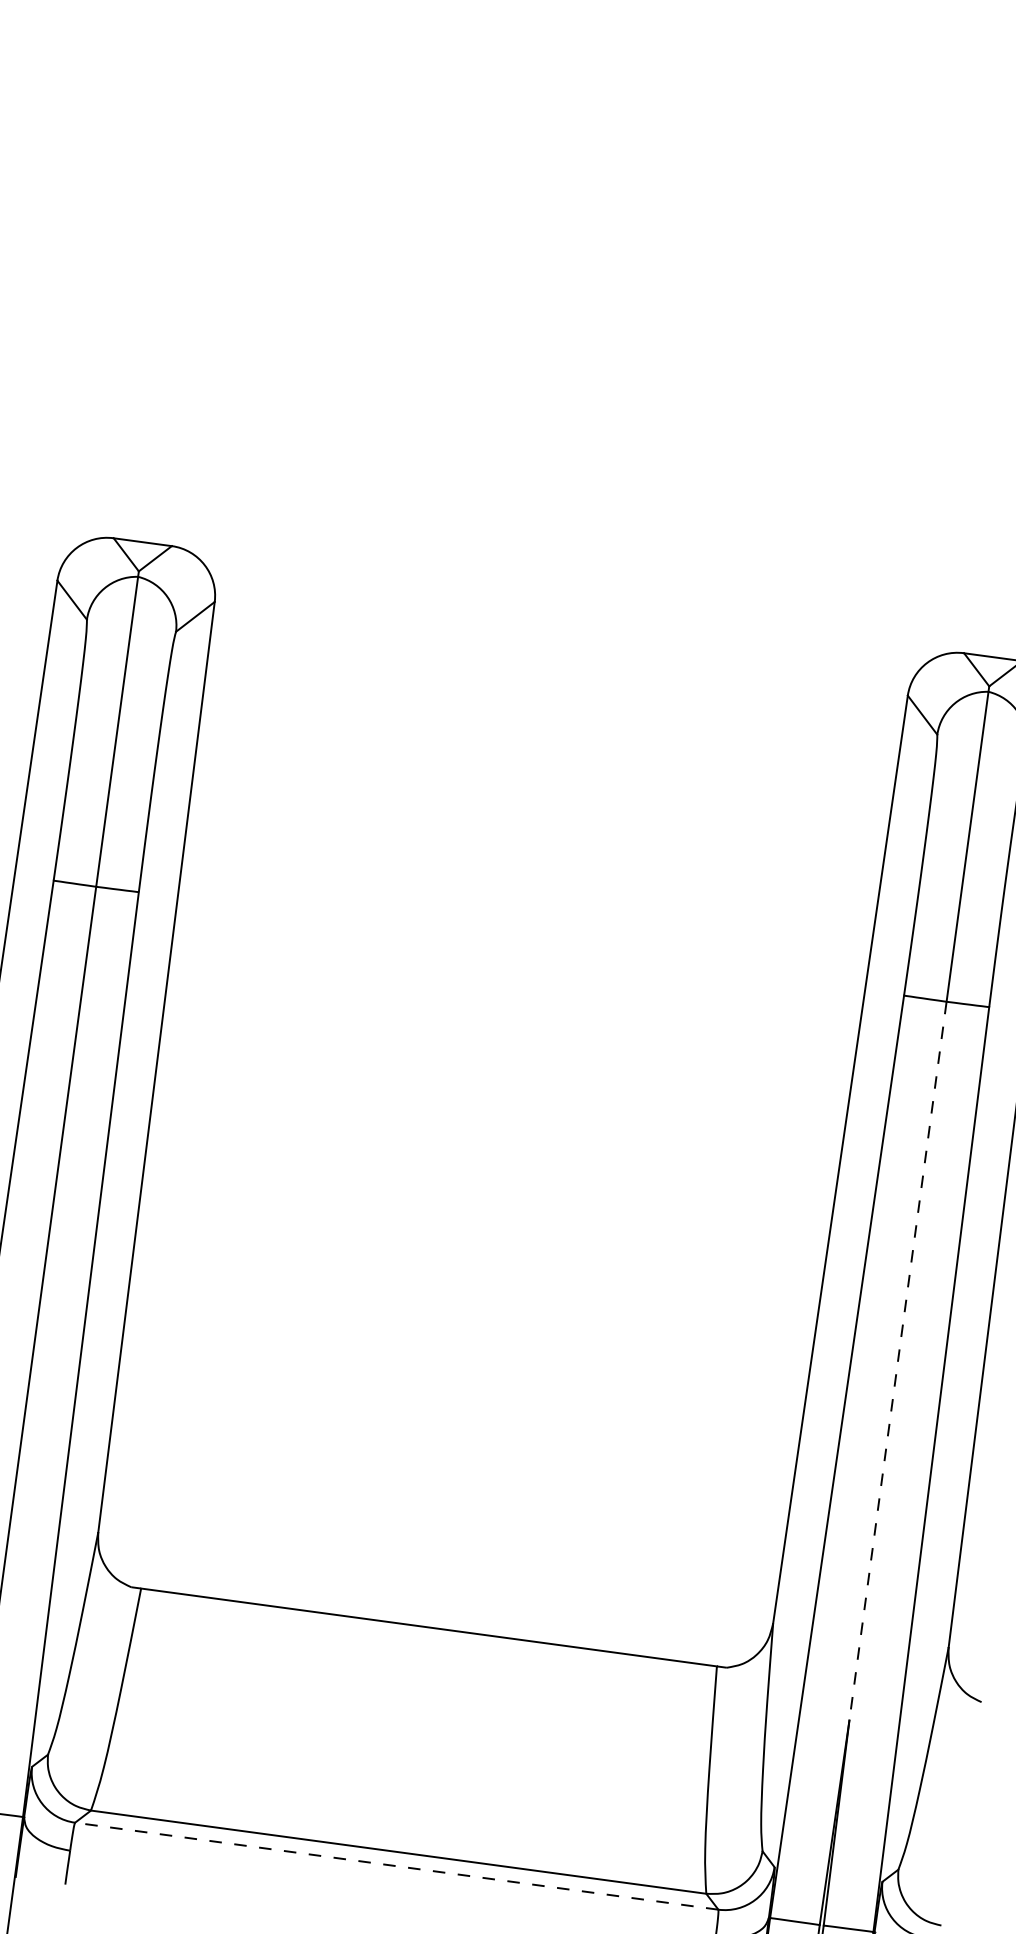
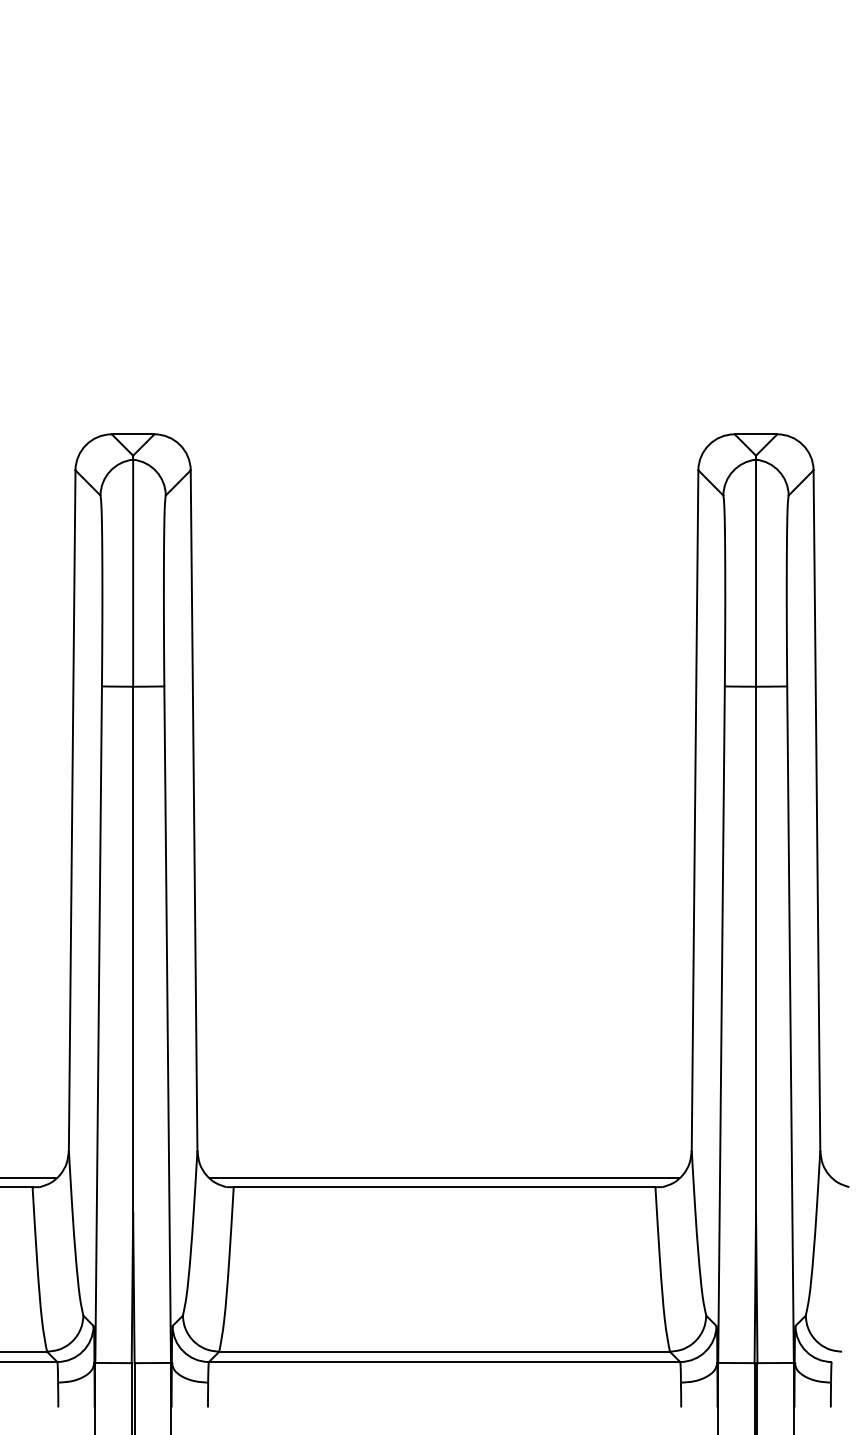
line: (898, 1361) -> (756, 950), dashed -> solid
line: (430, 1615) -> (444, 1178), added
line: (396, 1866) -> (444, 1362), dashed -> solid

